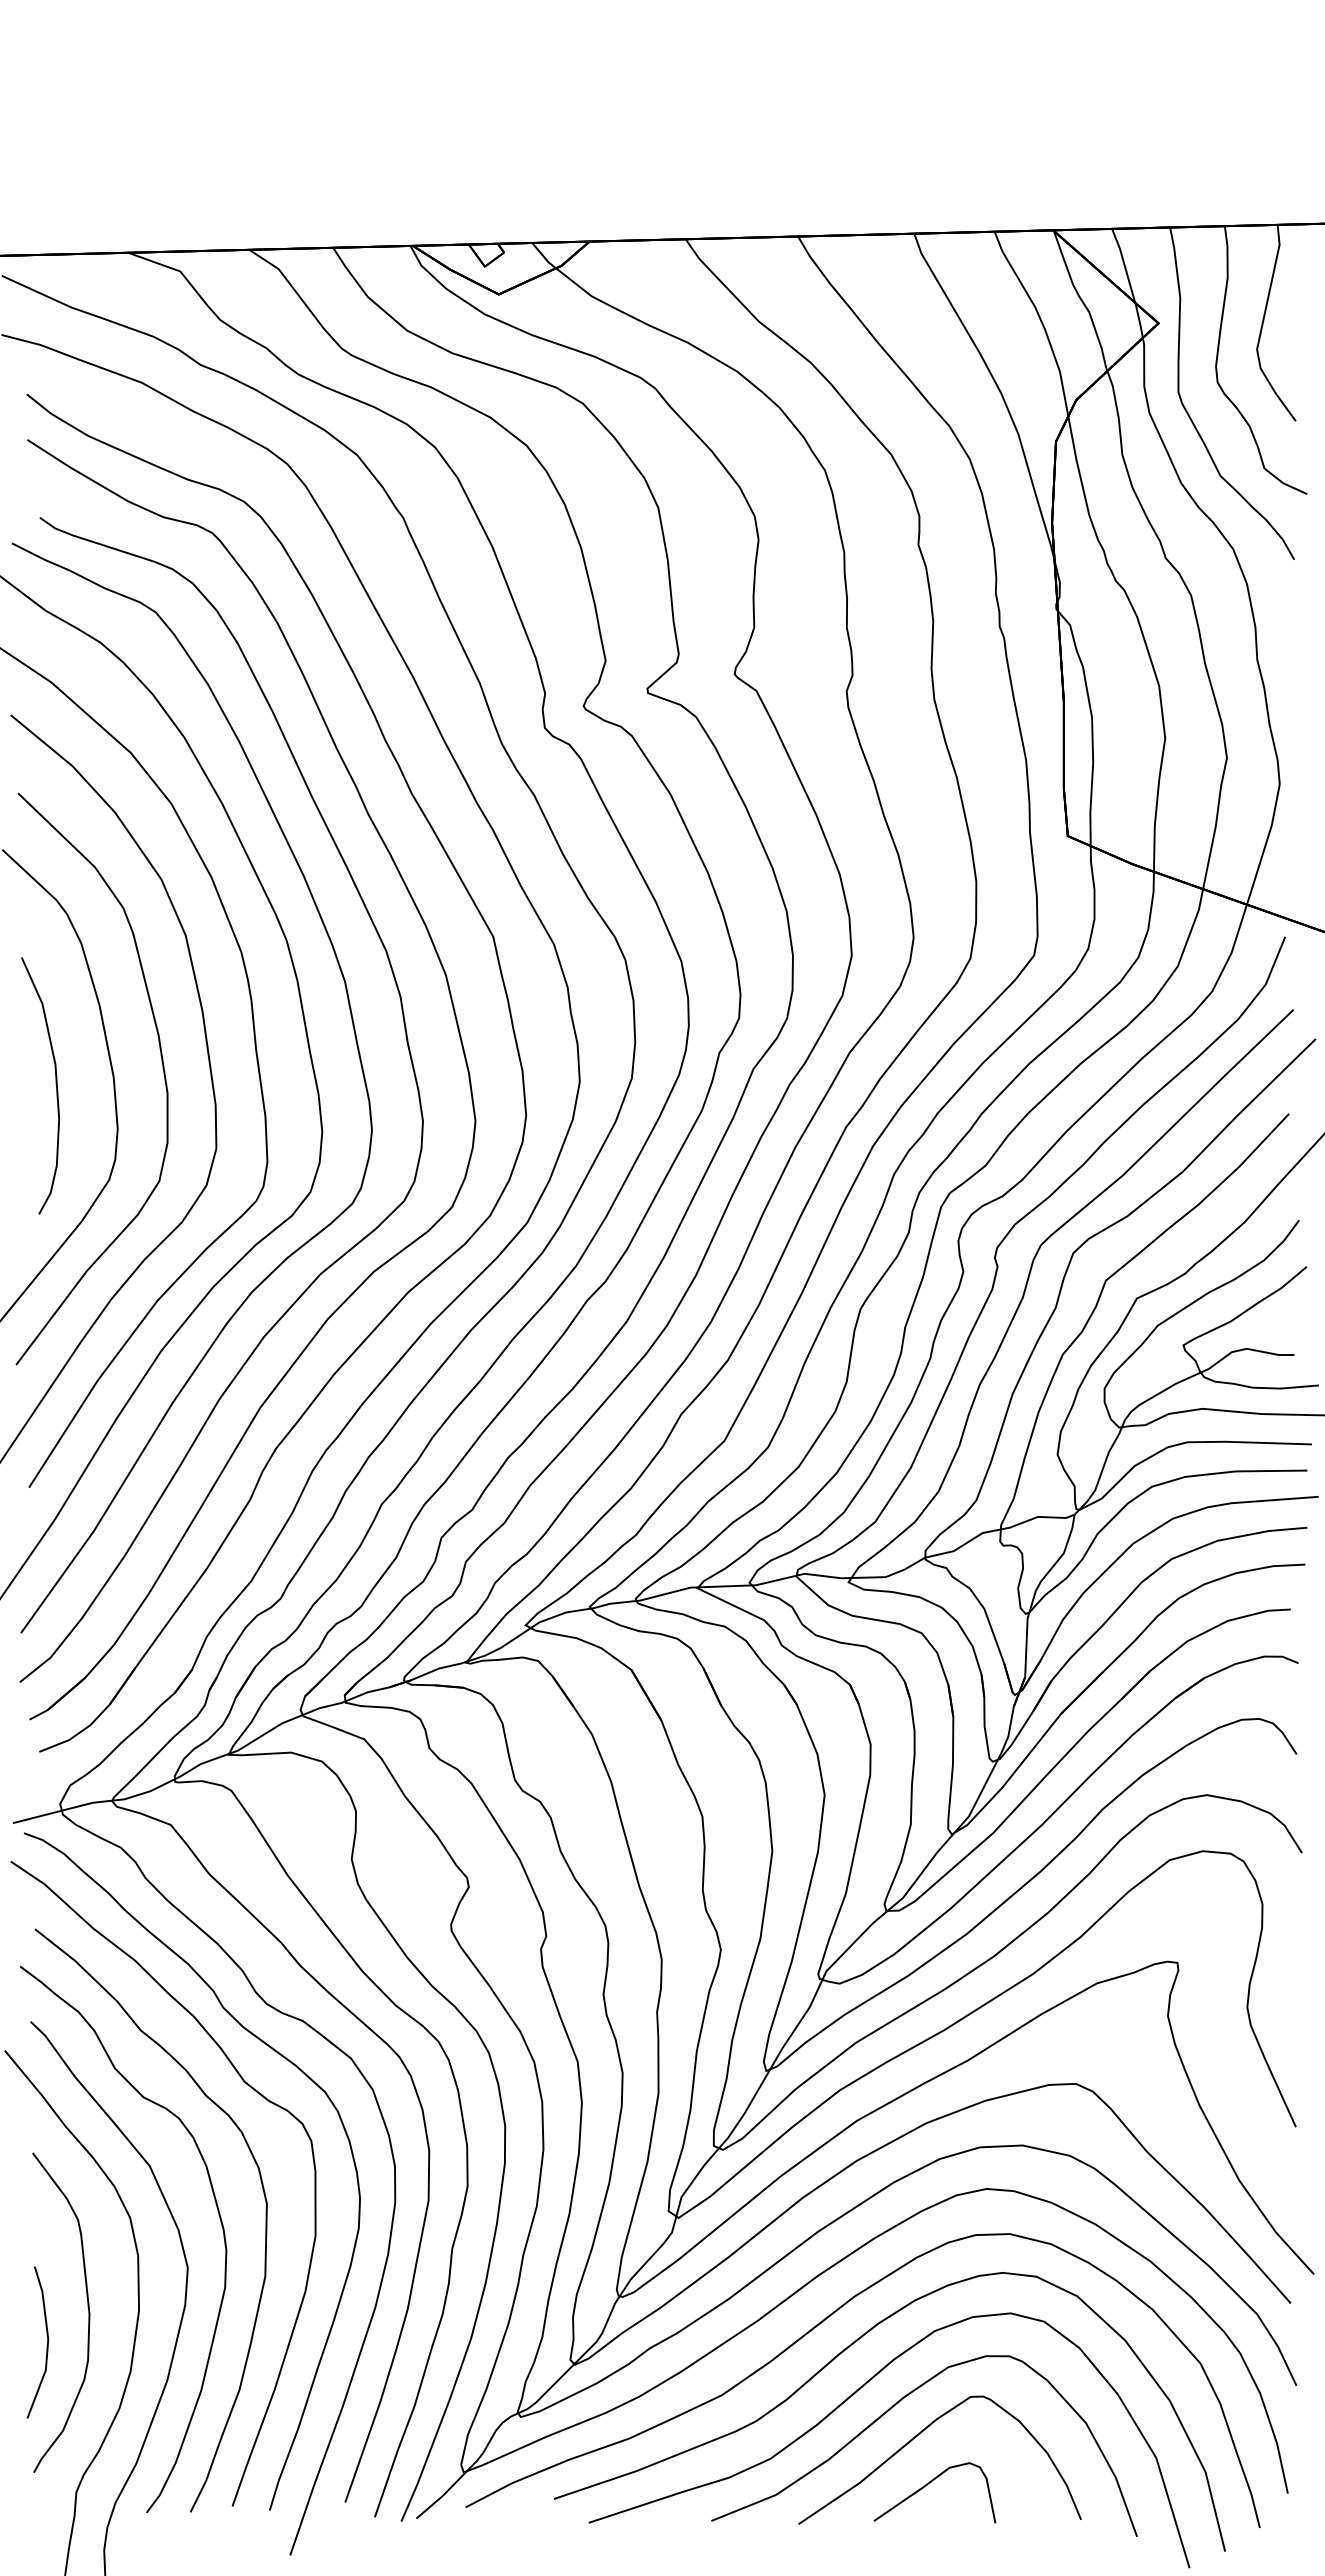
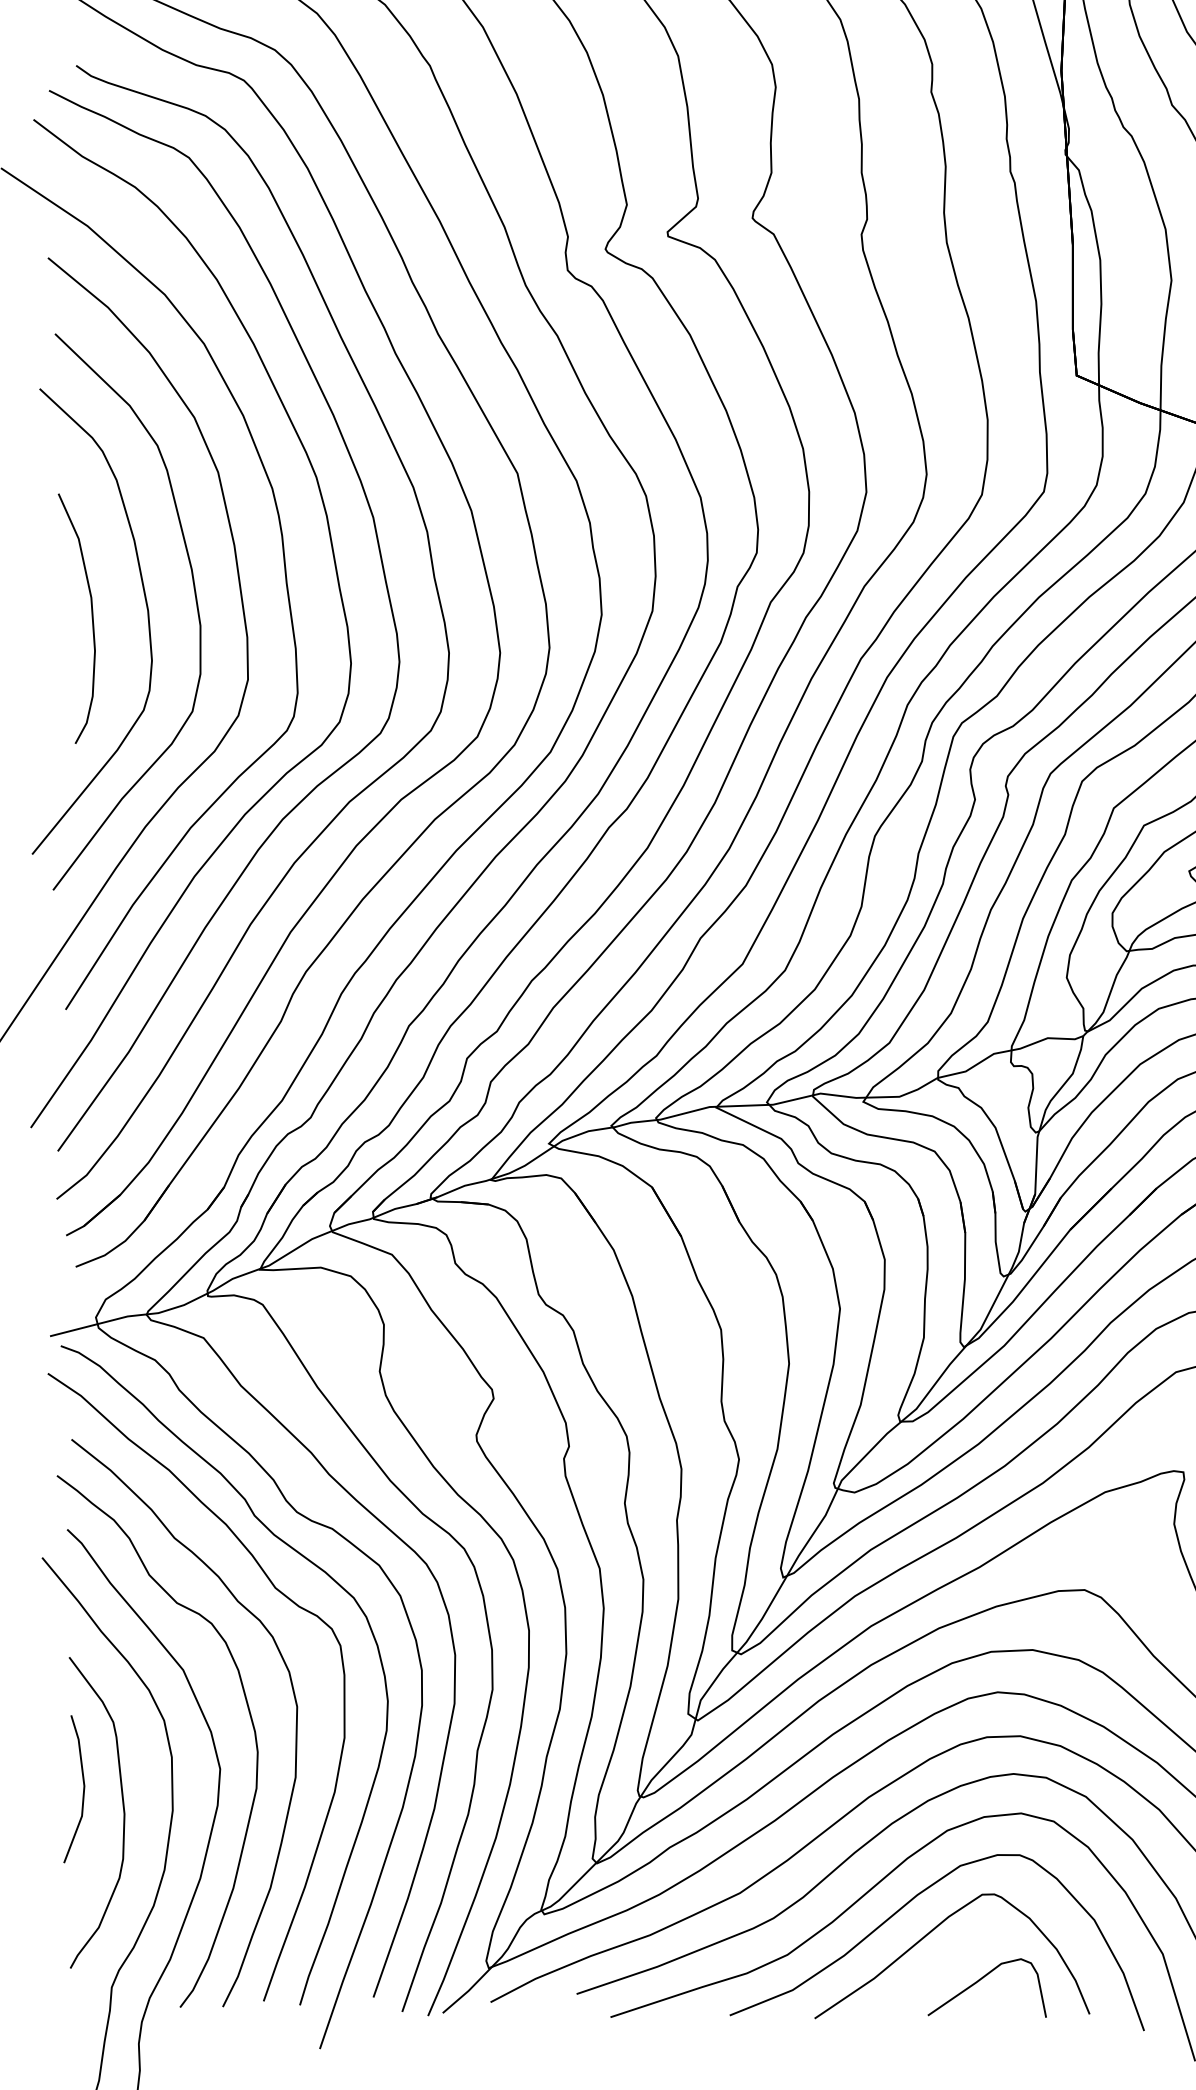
line: (46, 2345) -> (82, 1792), moved
curve: (930, 2483) -> (982, 1978), moved

